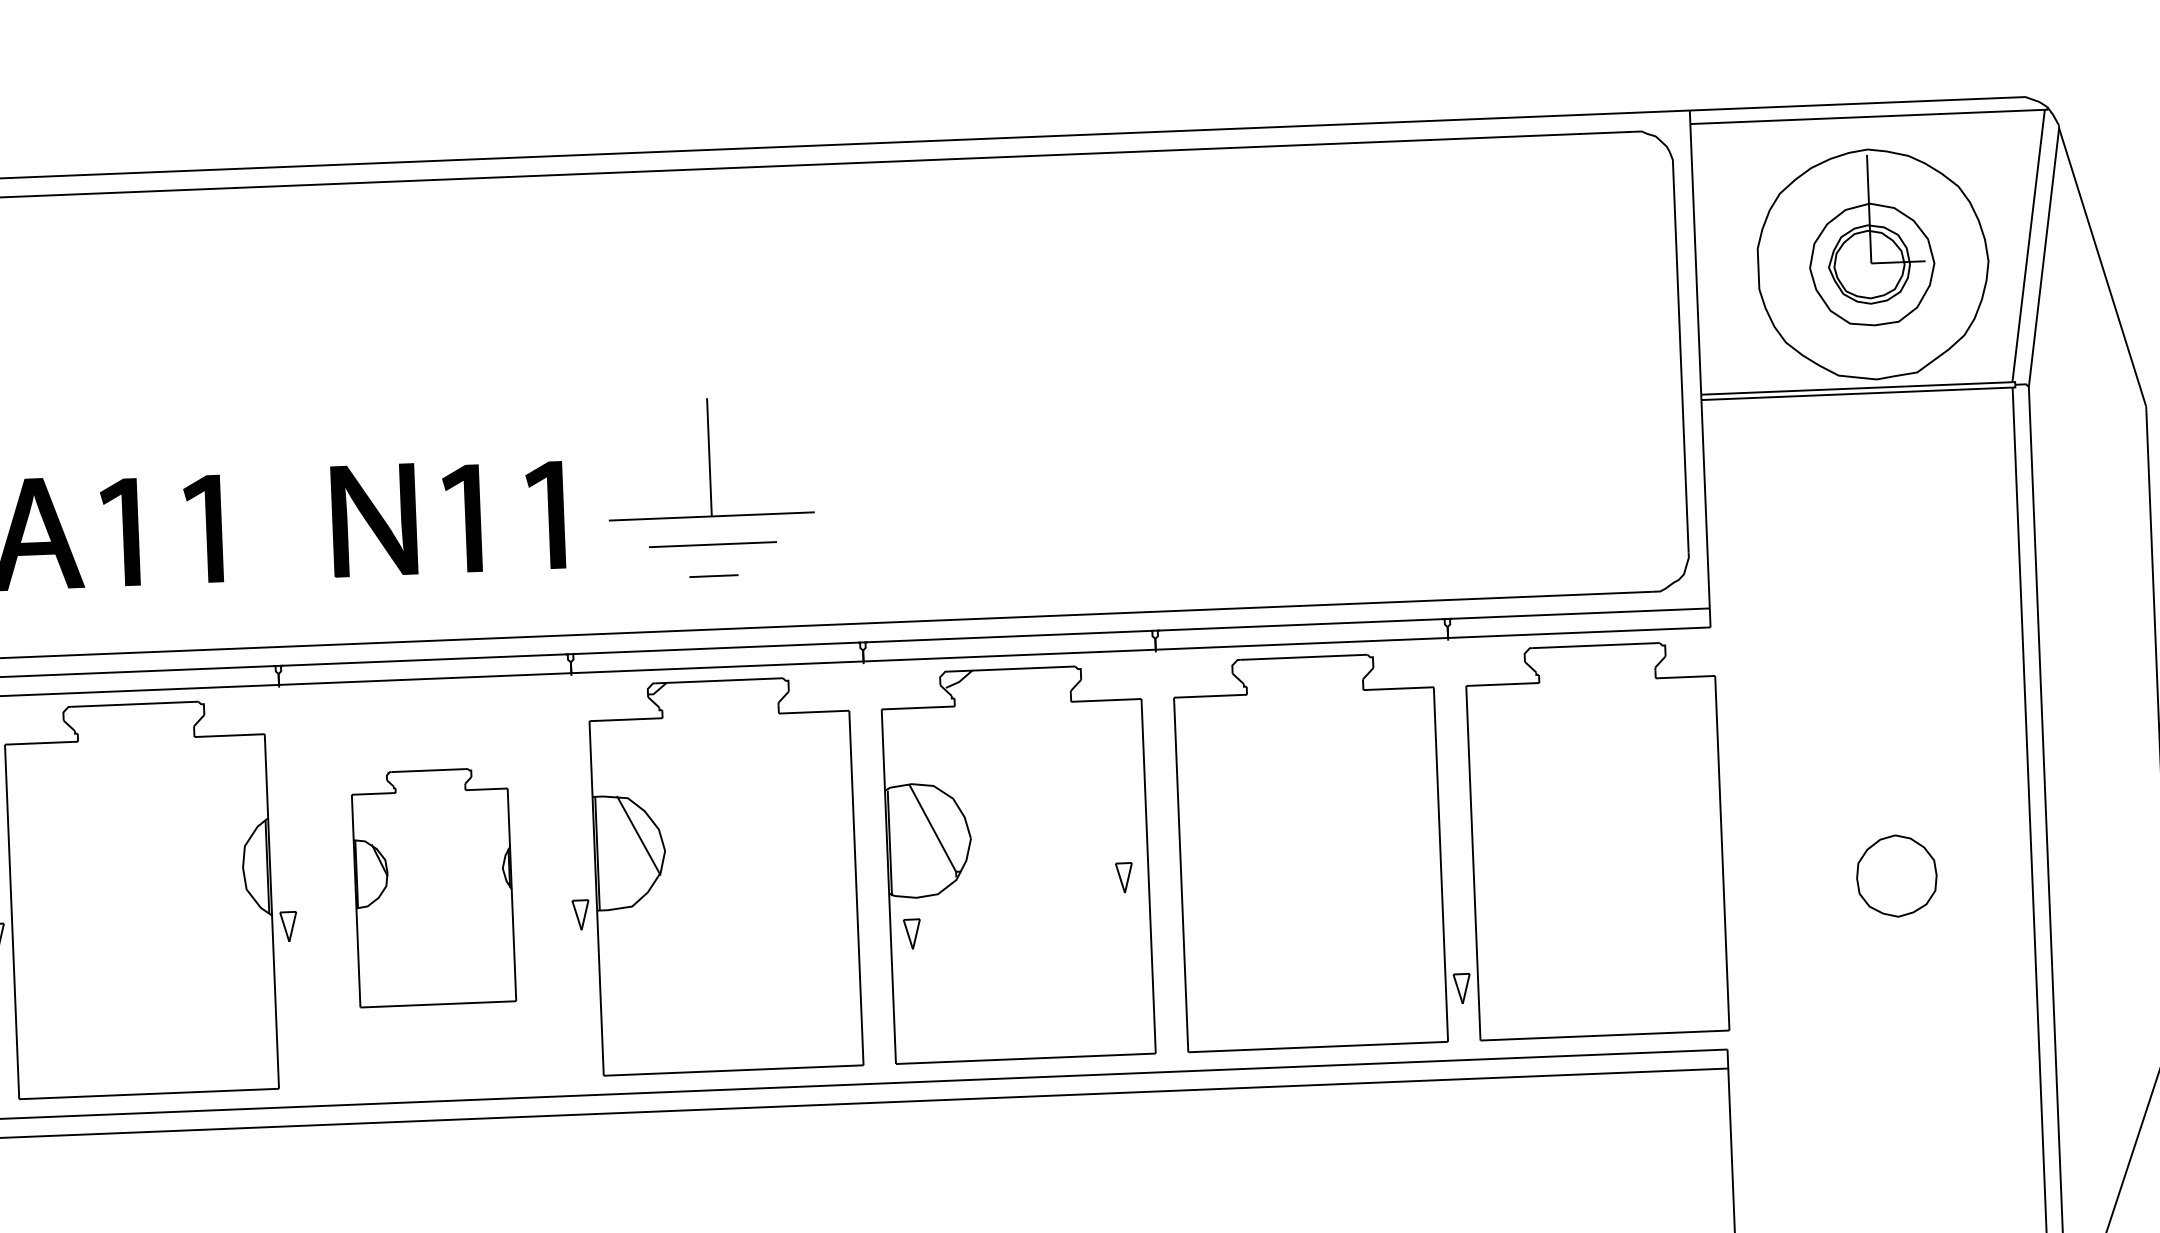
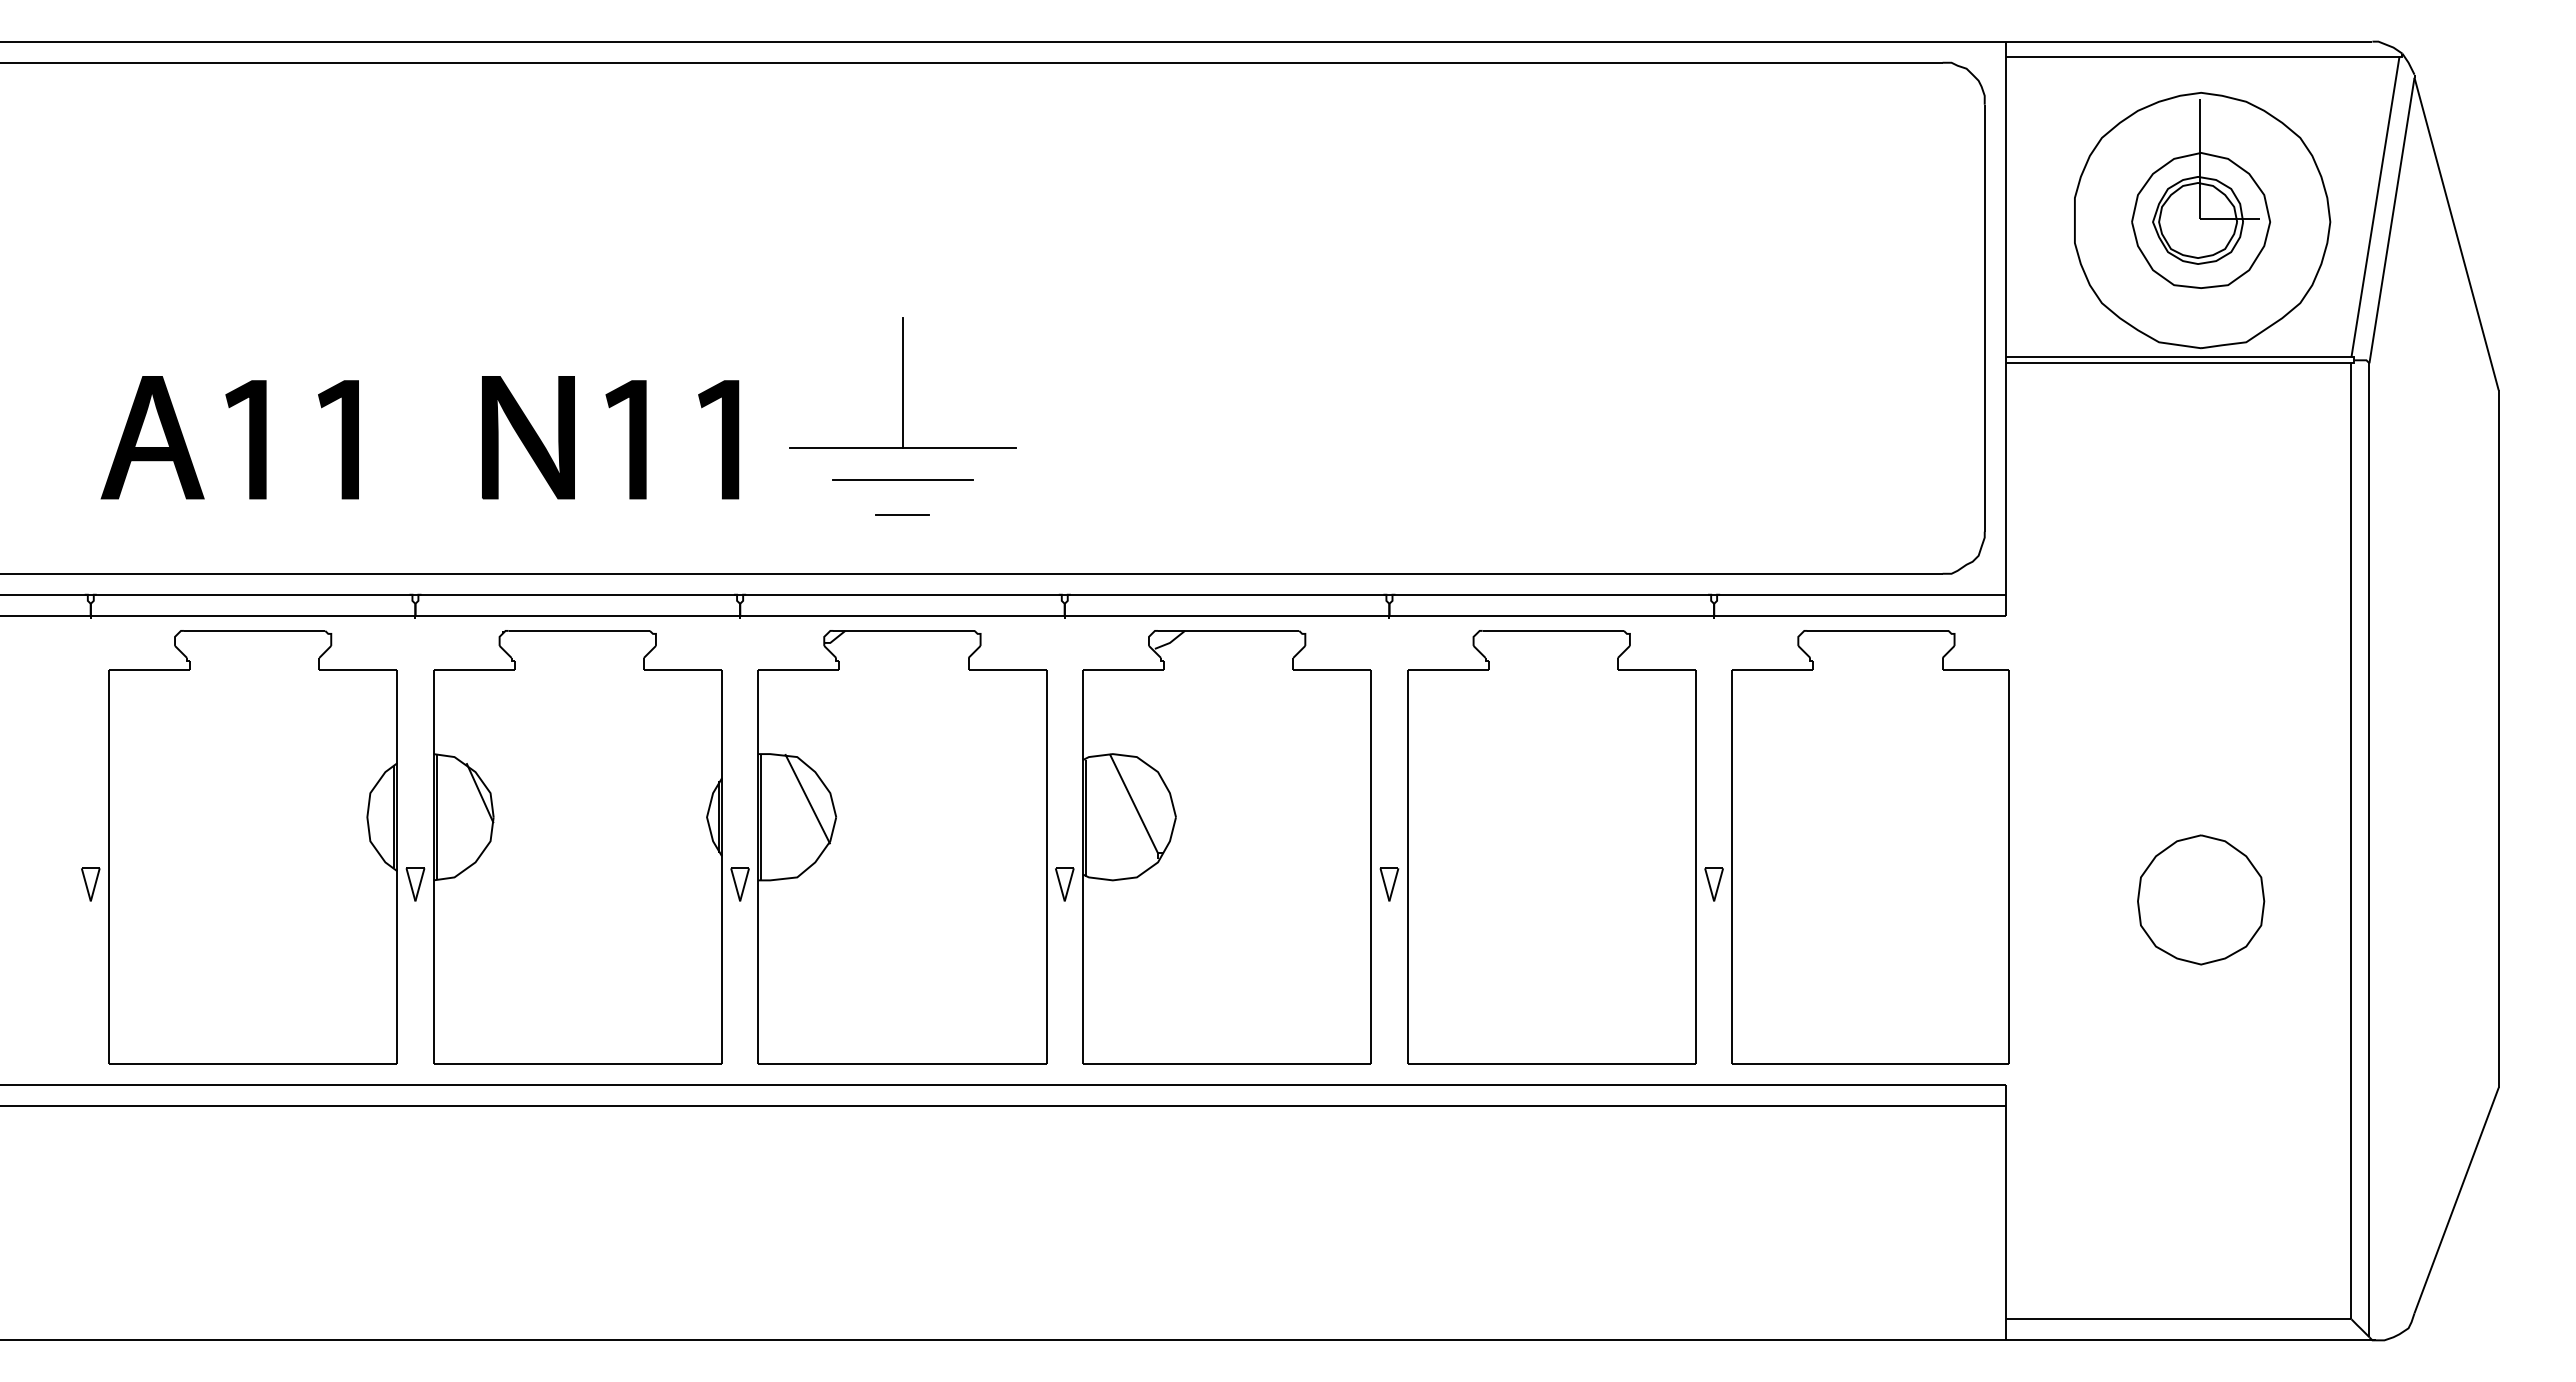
part: (1897, 875) -> (2201, 899), size x1.43
part: (1124, 877) -> (1389, 884), moved
part: (433, 887) -> (577, 847), size x1.67
part: (912, 934) -> (1064, 884), moved
part: (1461, 988) -> (1713, 884), moved

